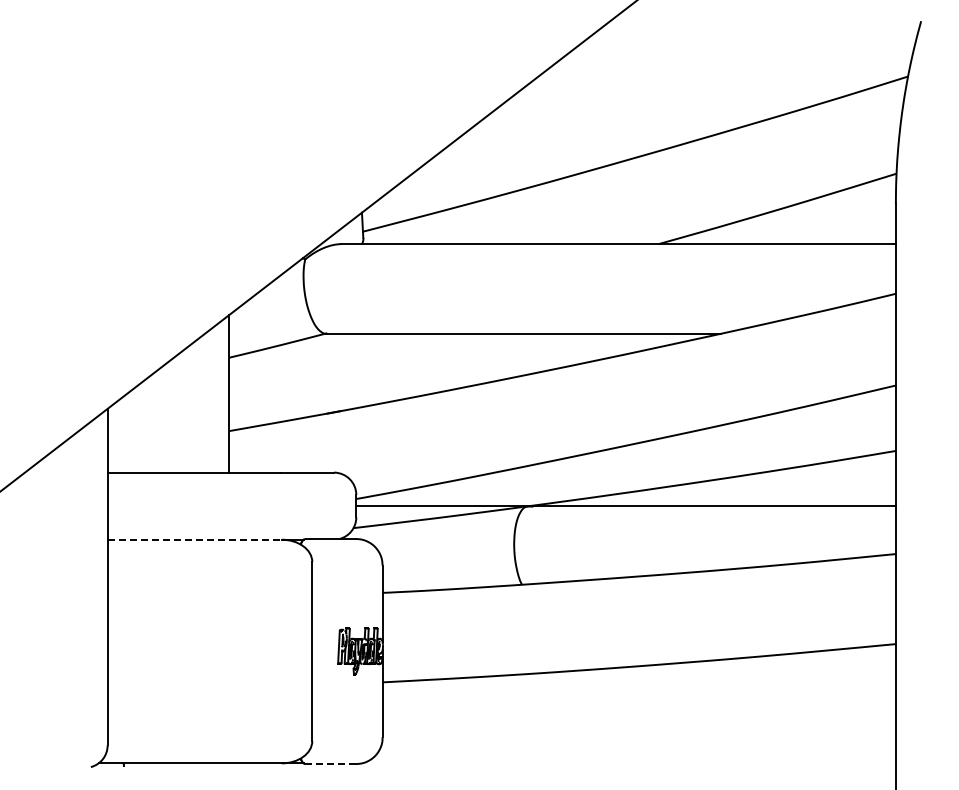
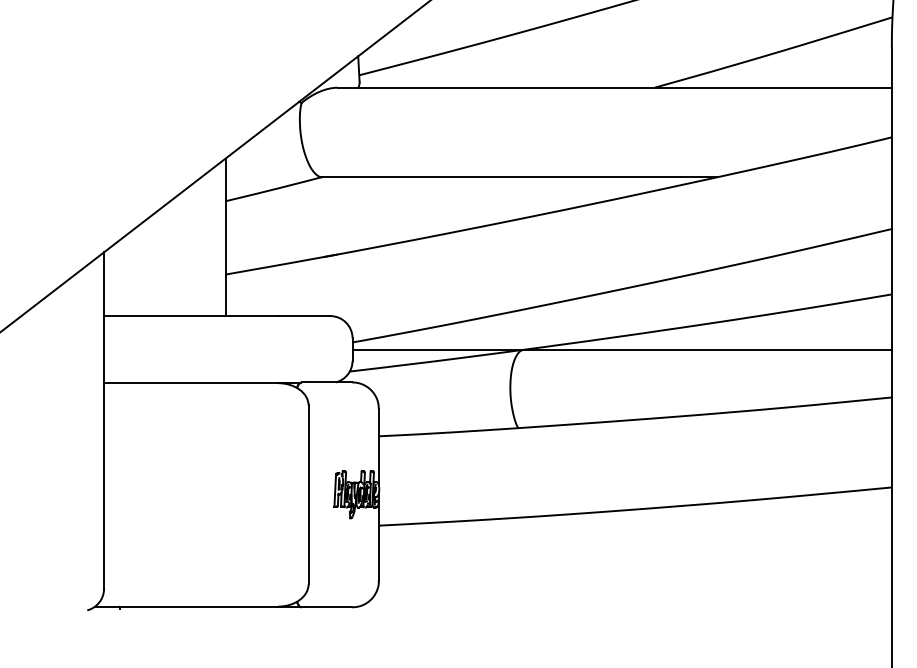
line: (195, 539) -> (191, 382), dashed -> solid
line: (332, 764) -> (328, 607), dashed -> solid

